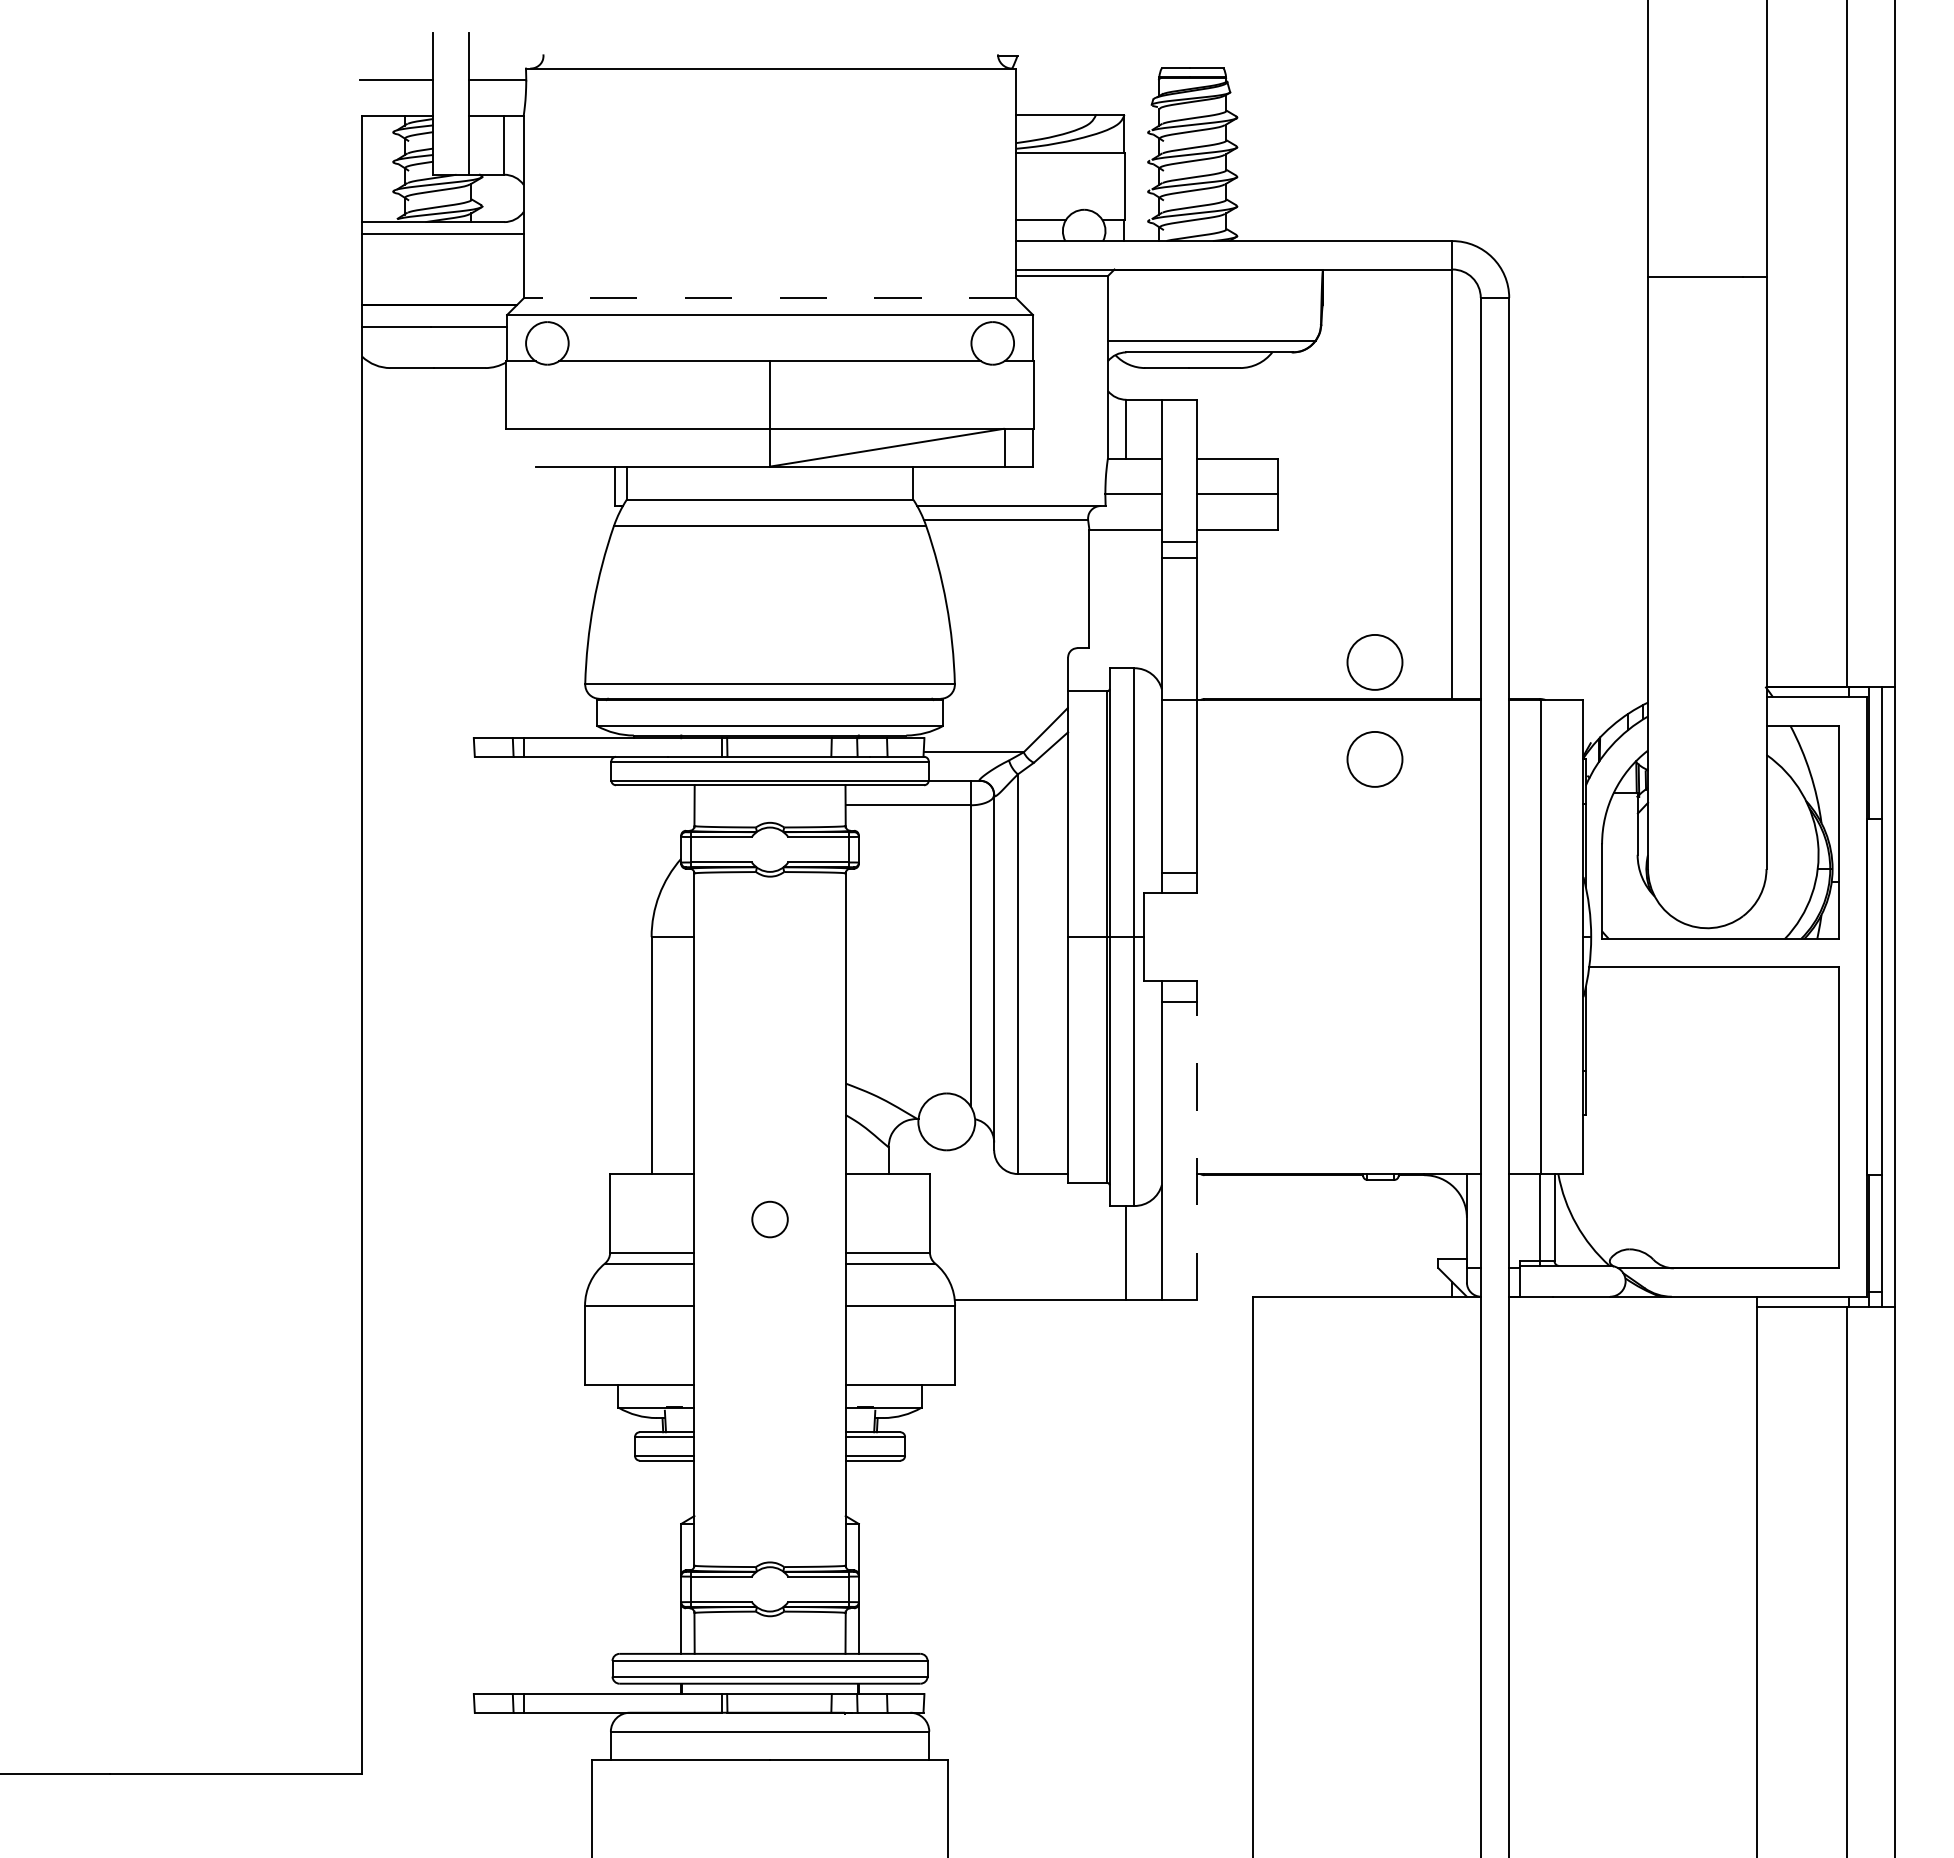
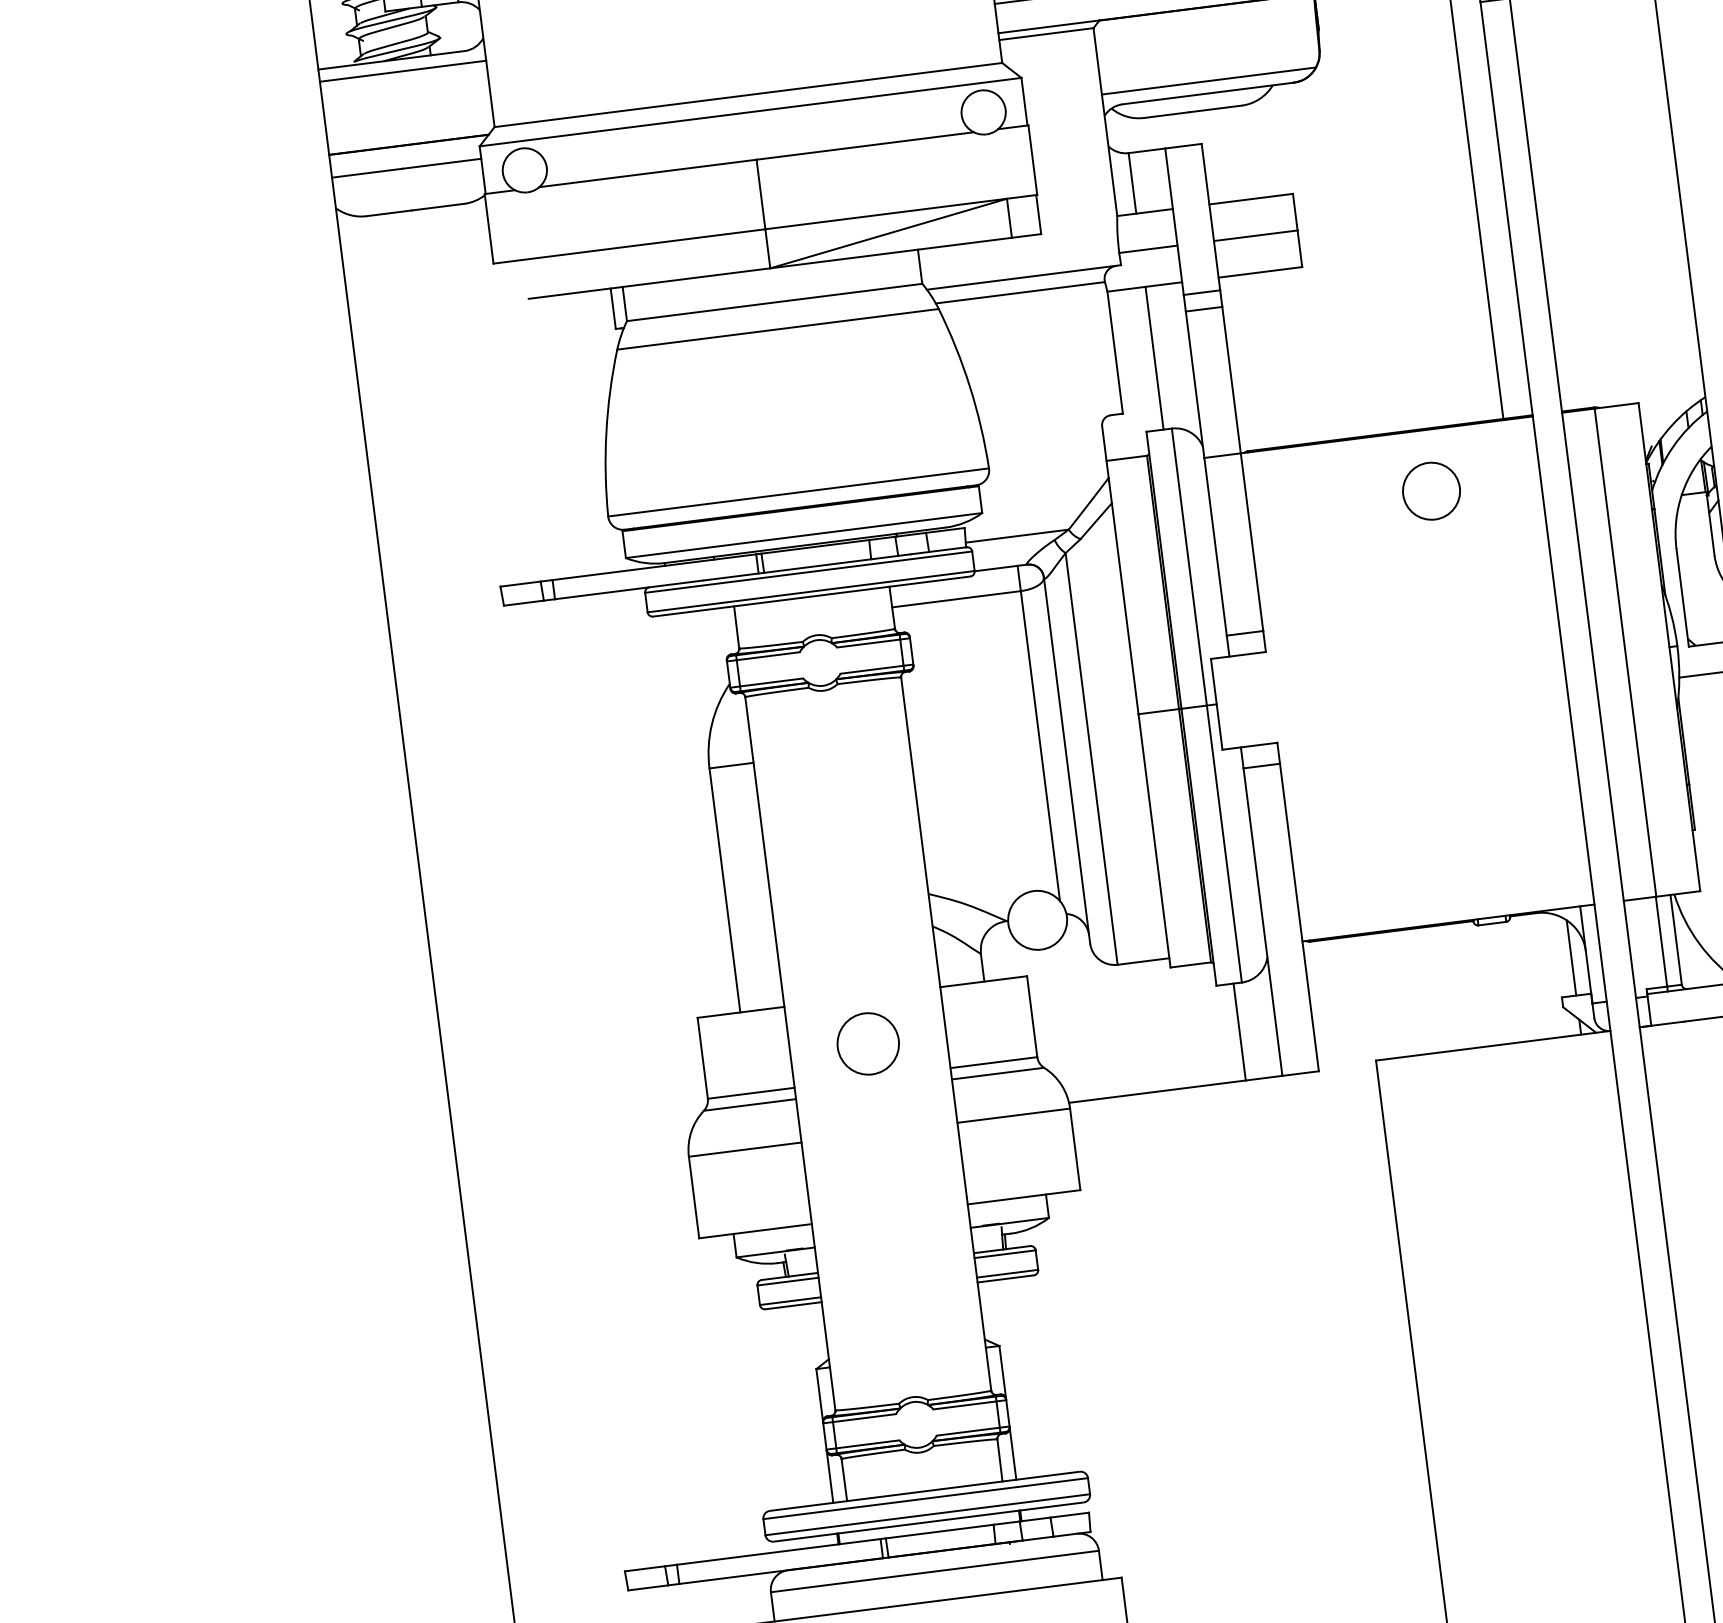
line: (769, 298) -> (747, 95), dashed -> solid
line: (1126, 598) -> (1154, 357), added
part: (1374, 662) -> (1418, 391), removed
line: (1197, 1150) -> (1299, 917), dashed -> solid
circle: (769, 1219) -> (867, 1043), size x1.67
line: (1452, 1221) -> (1571, 957), added

